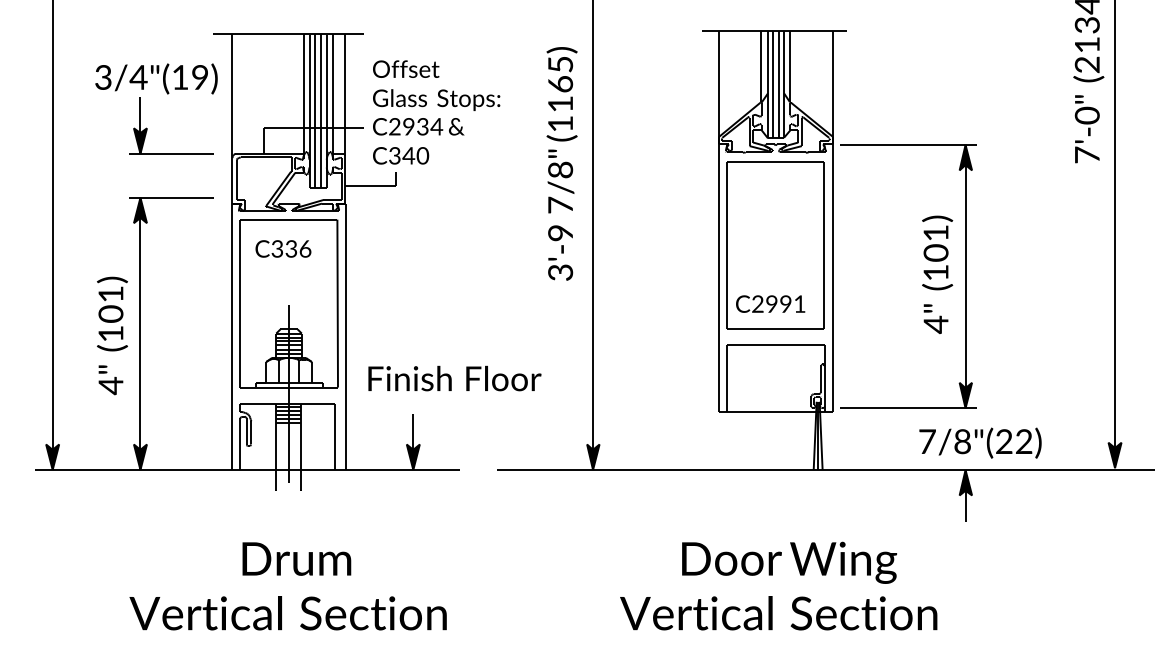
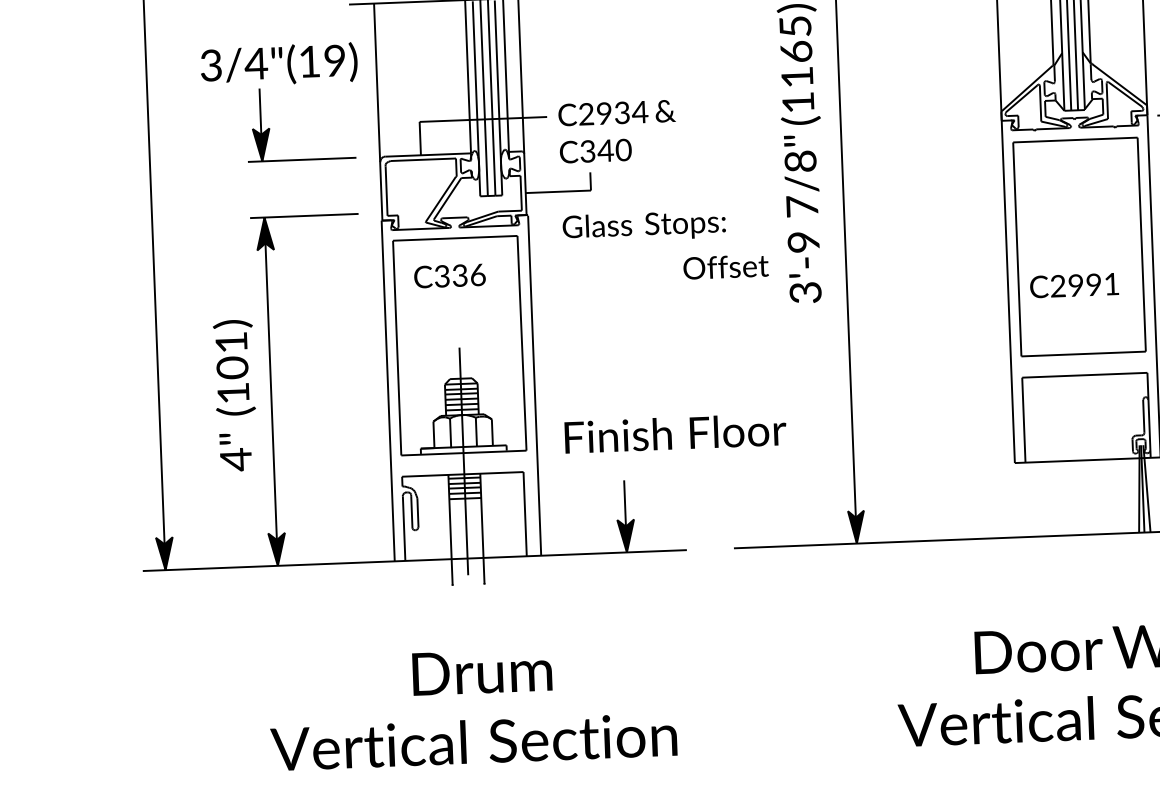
text: (406, 68) -> (726, 266), moved
text: (436, 99) -> (644, 225), moved
text: (770, 303) -> (1074, 284), moved

